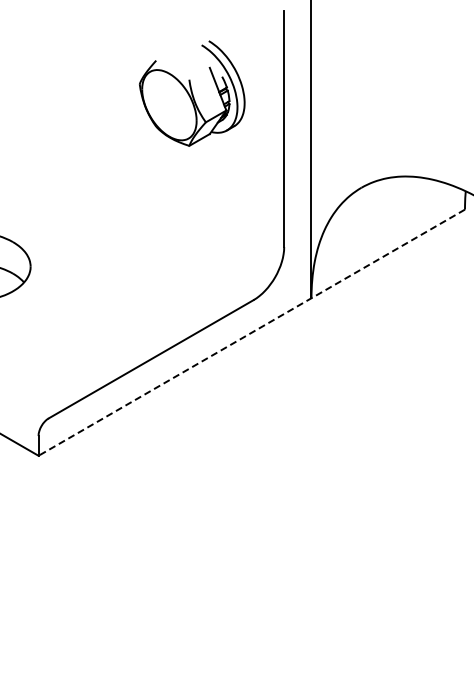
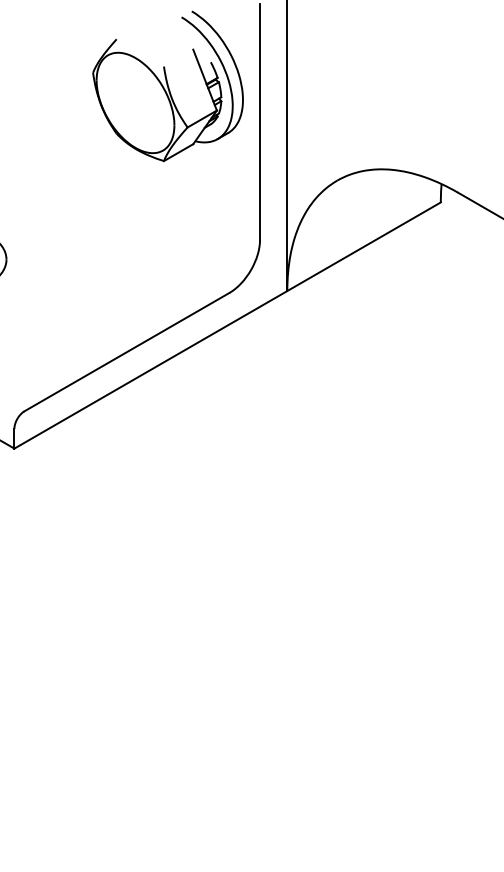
part: (191, 93) -> (167, 86), size x1.43
line: (251, 332) -> (227, 325), dashed -> solid

